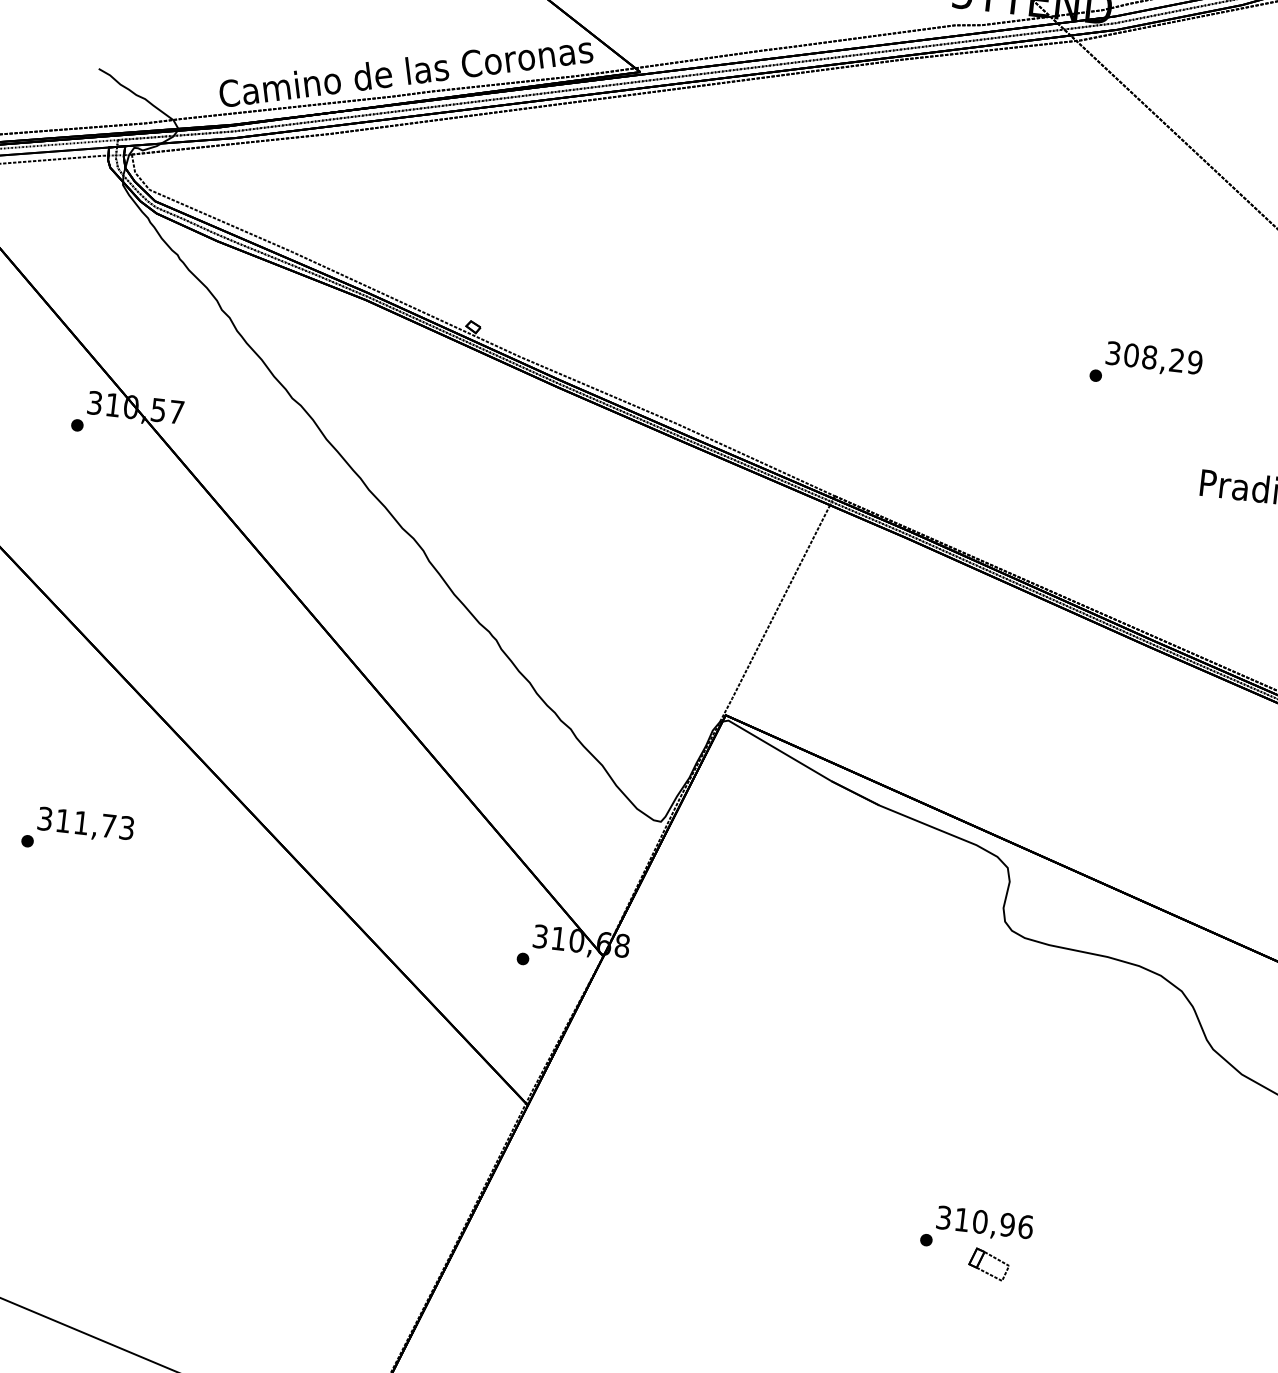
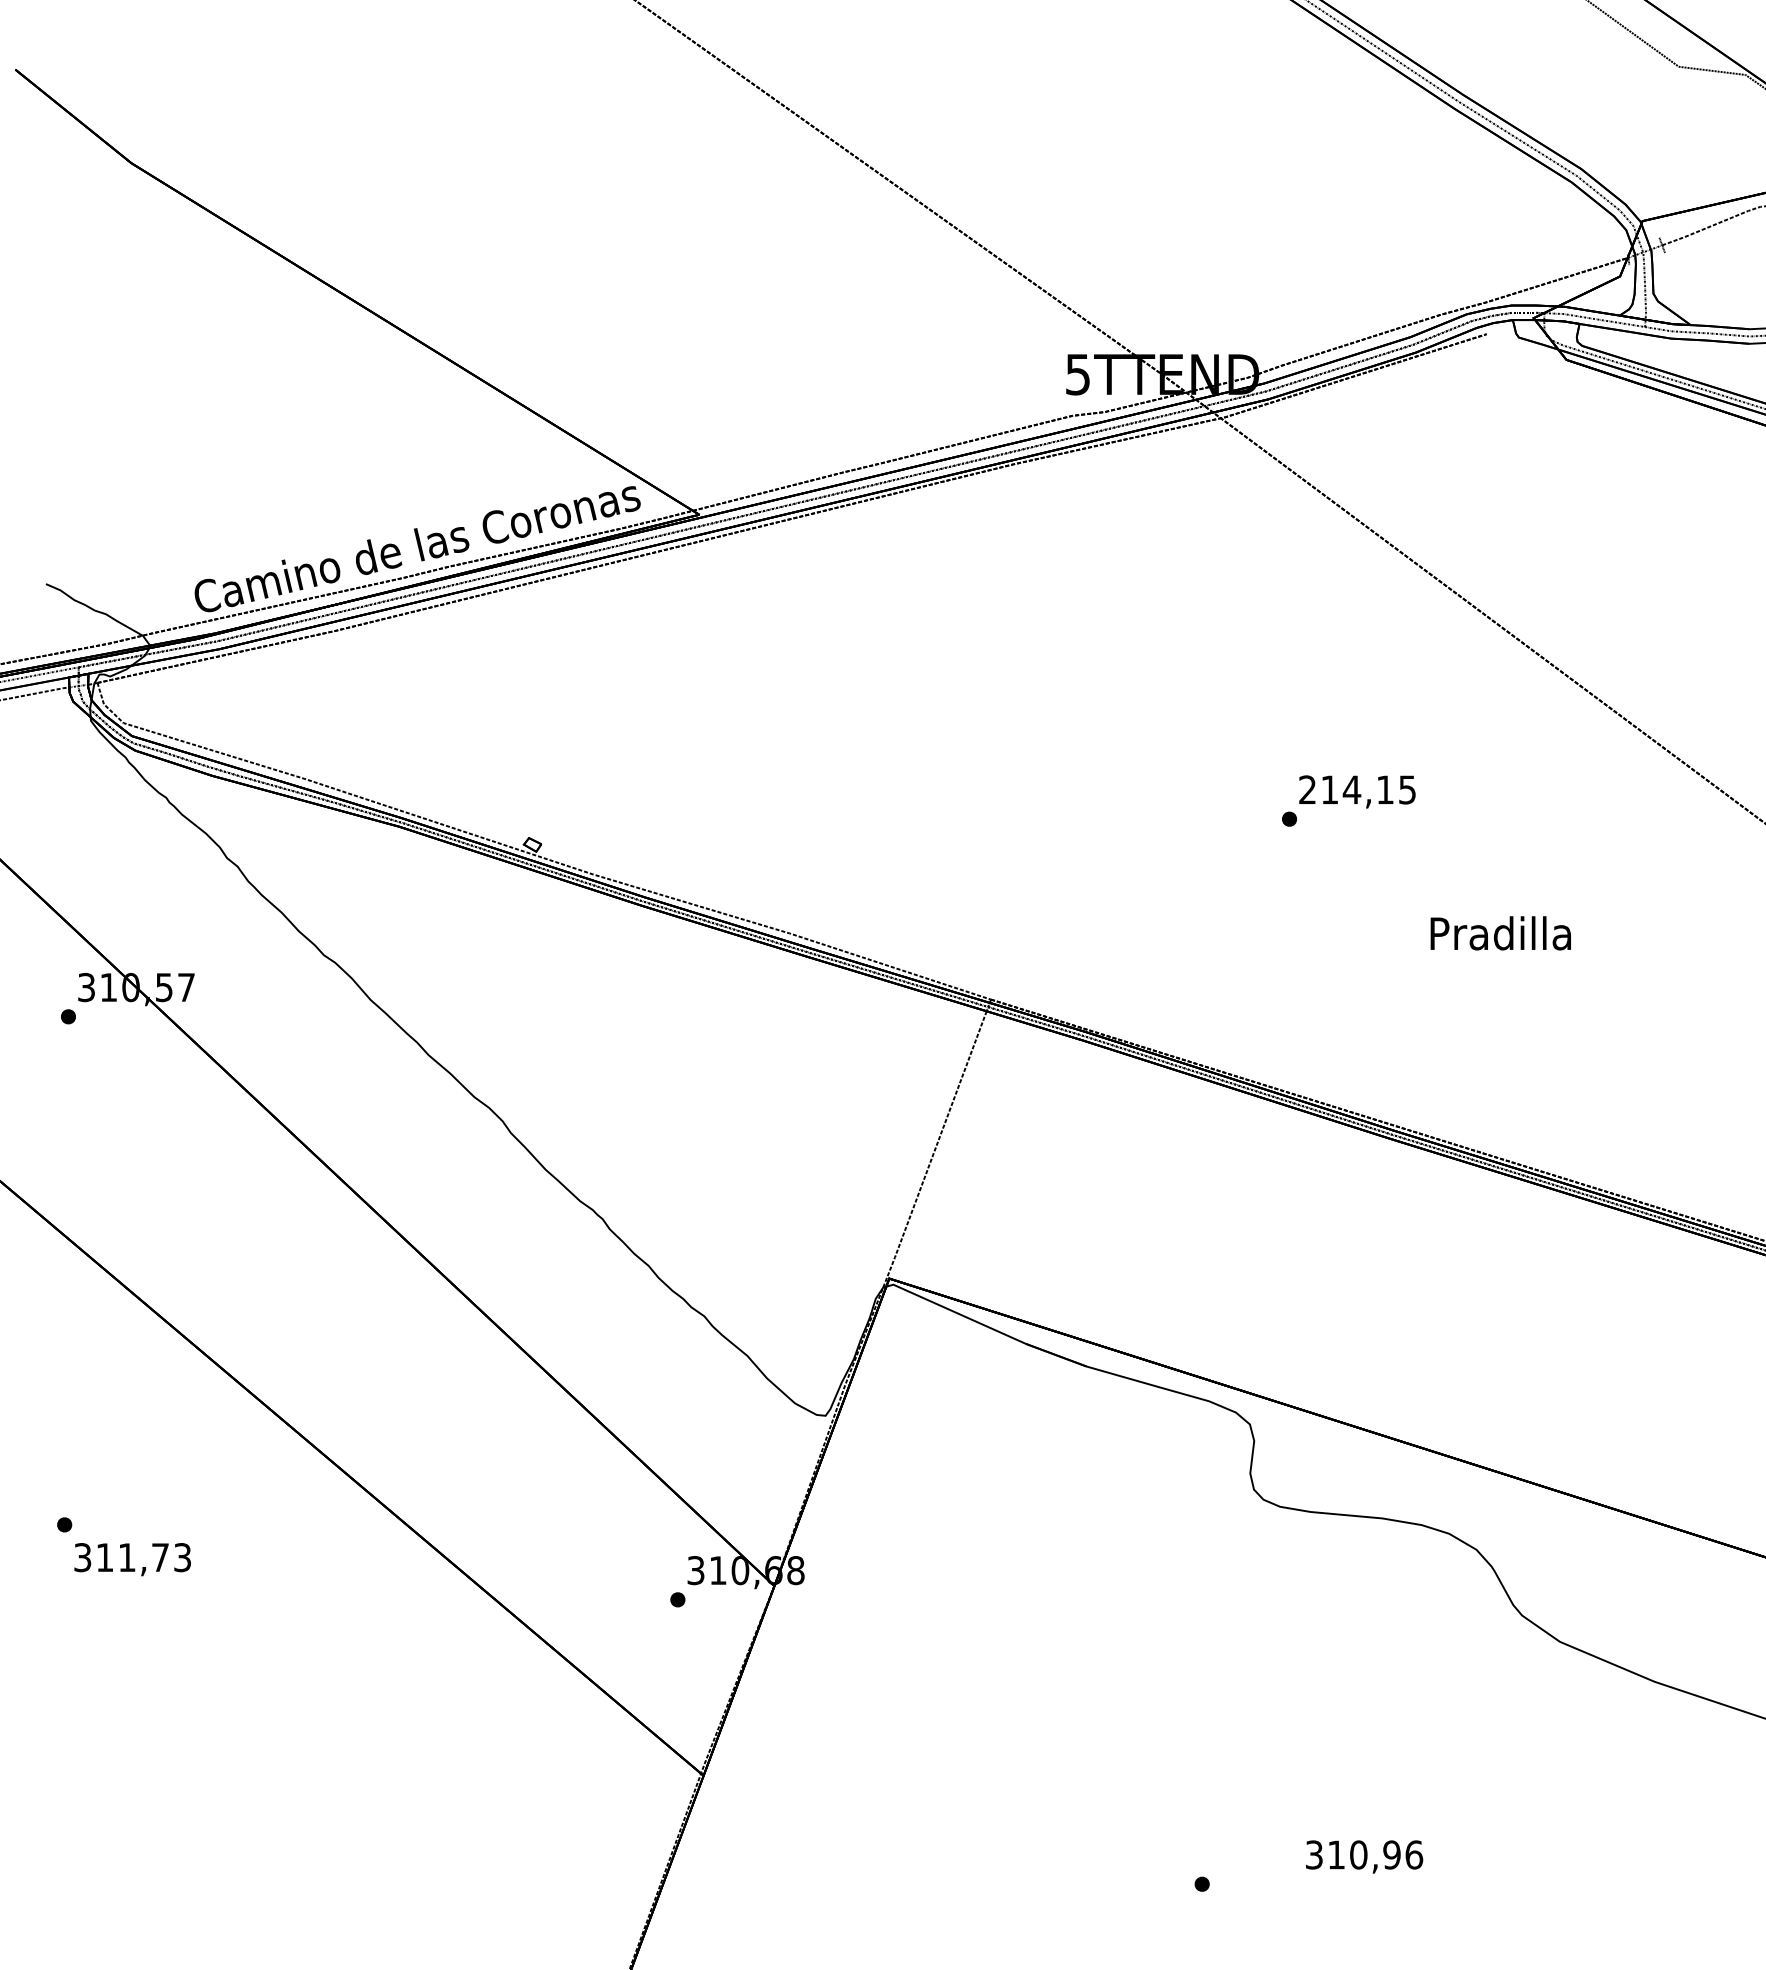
text: (1154, 357) -> (1357, 789), 308,29 -> 214,15
text: (85, 825) -> (132, 1559), moved
text: (984, 1223) -> (1364, 1856), moved
part: (991, 1256) -> (1282, 1895), removed

